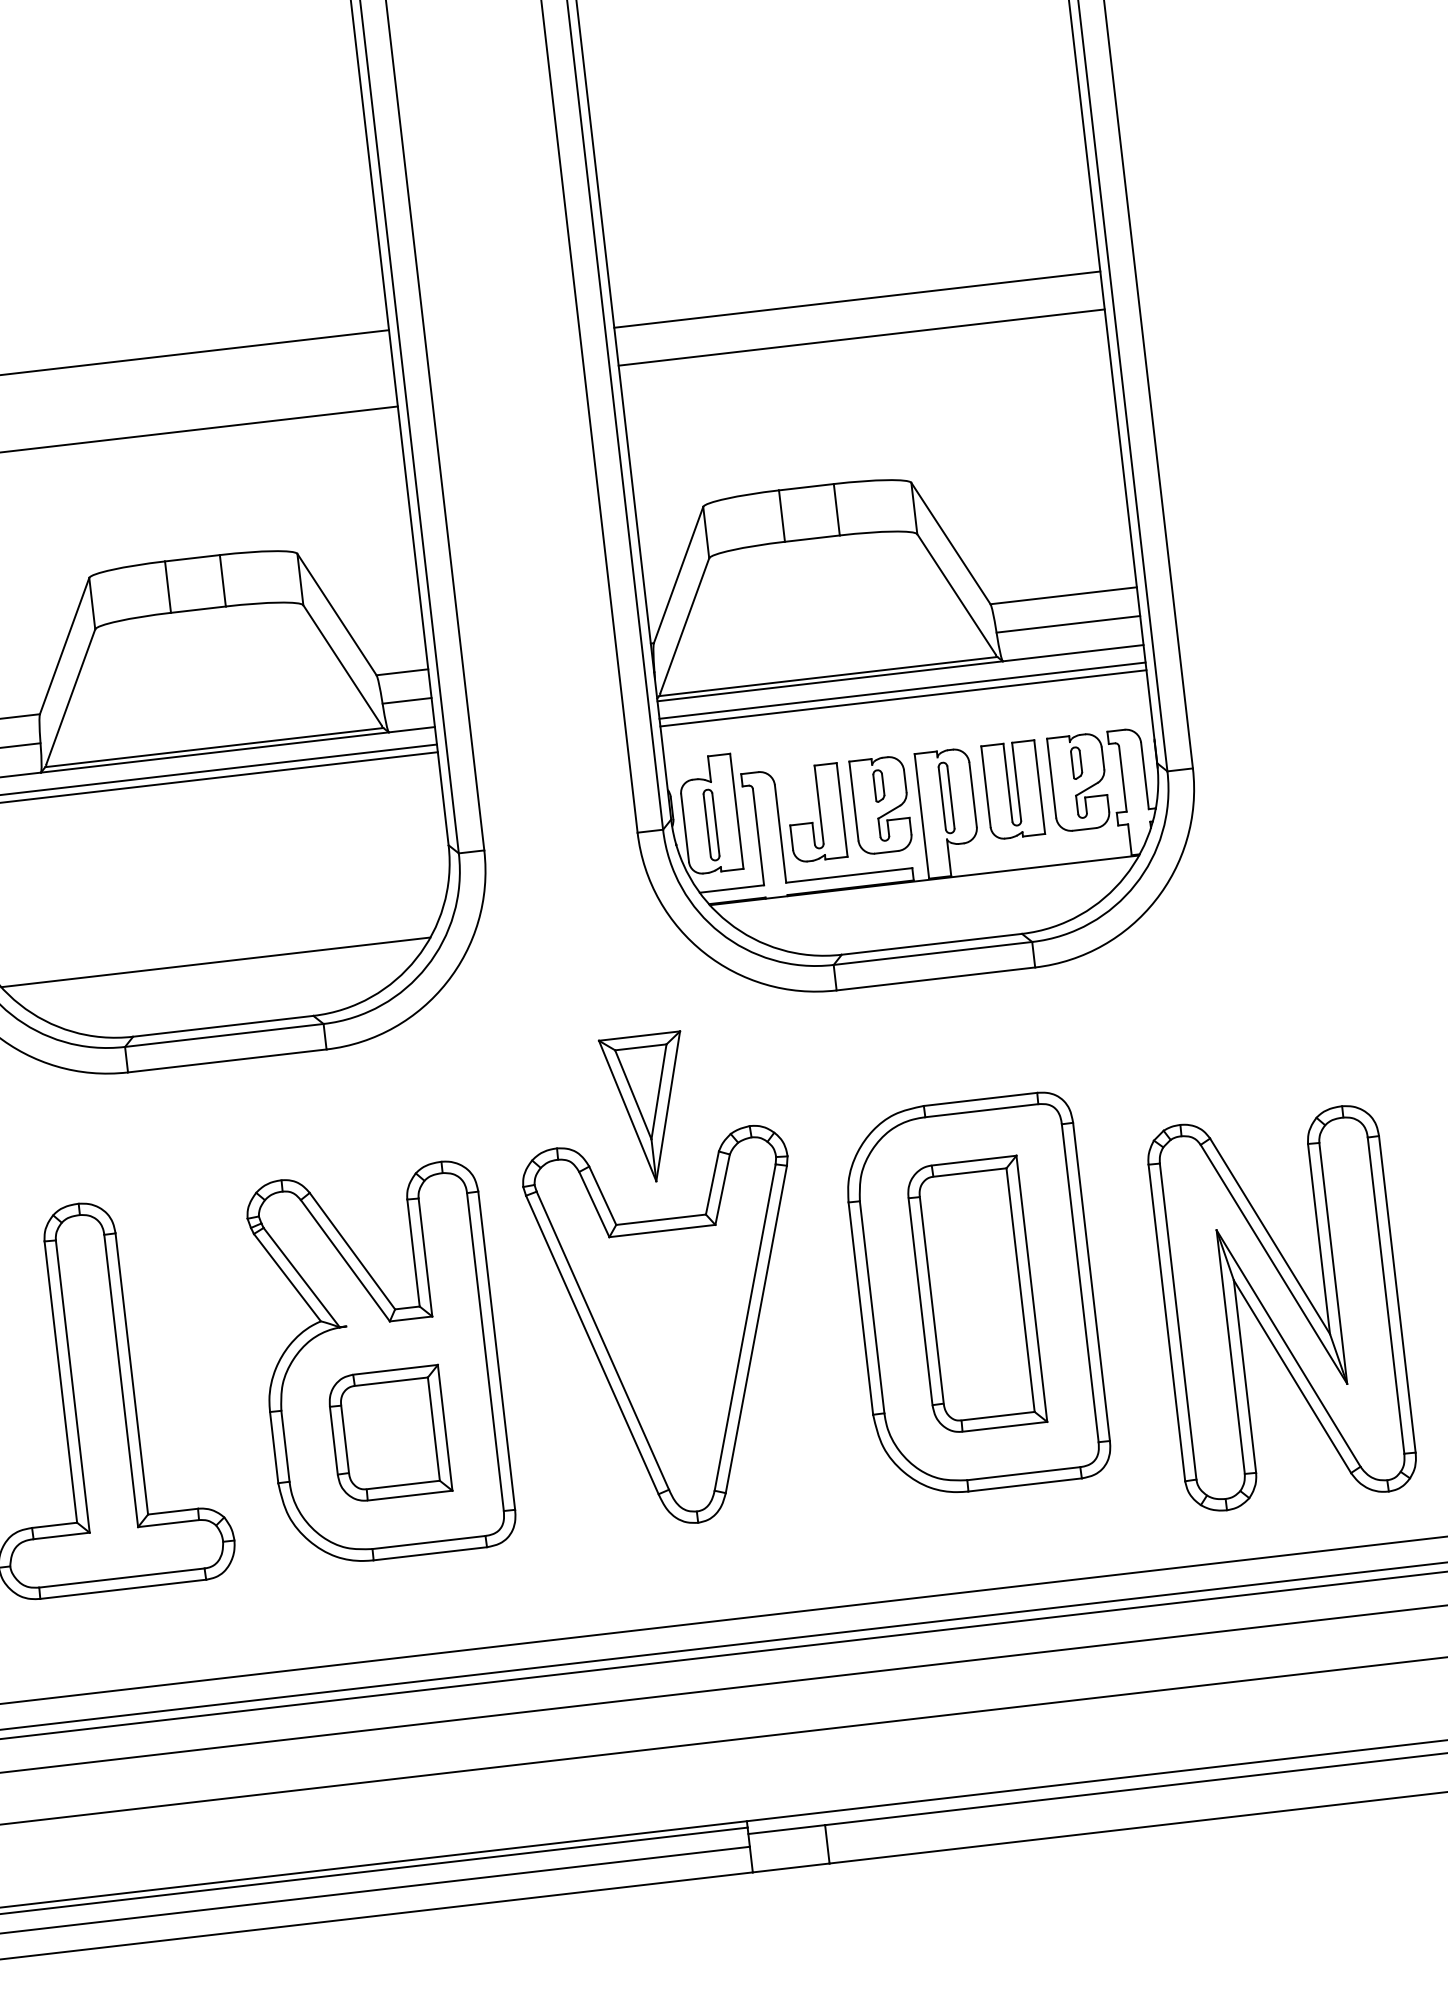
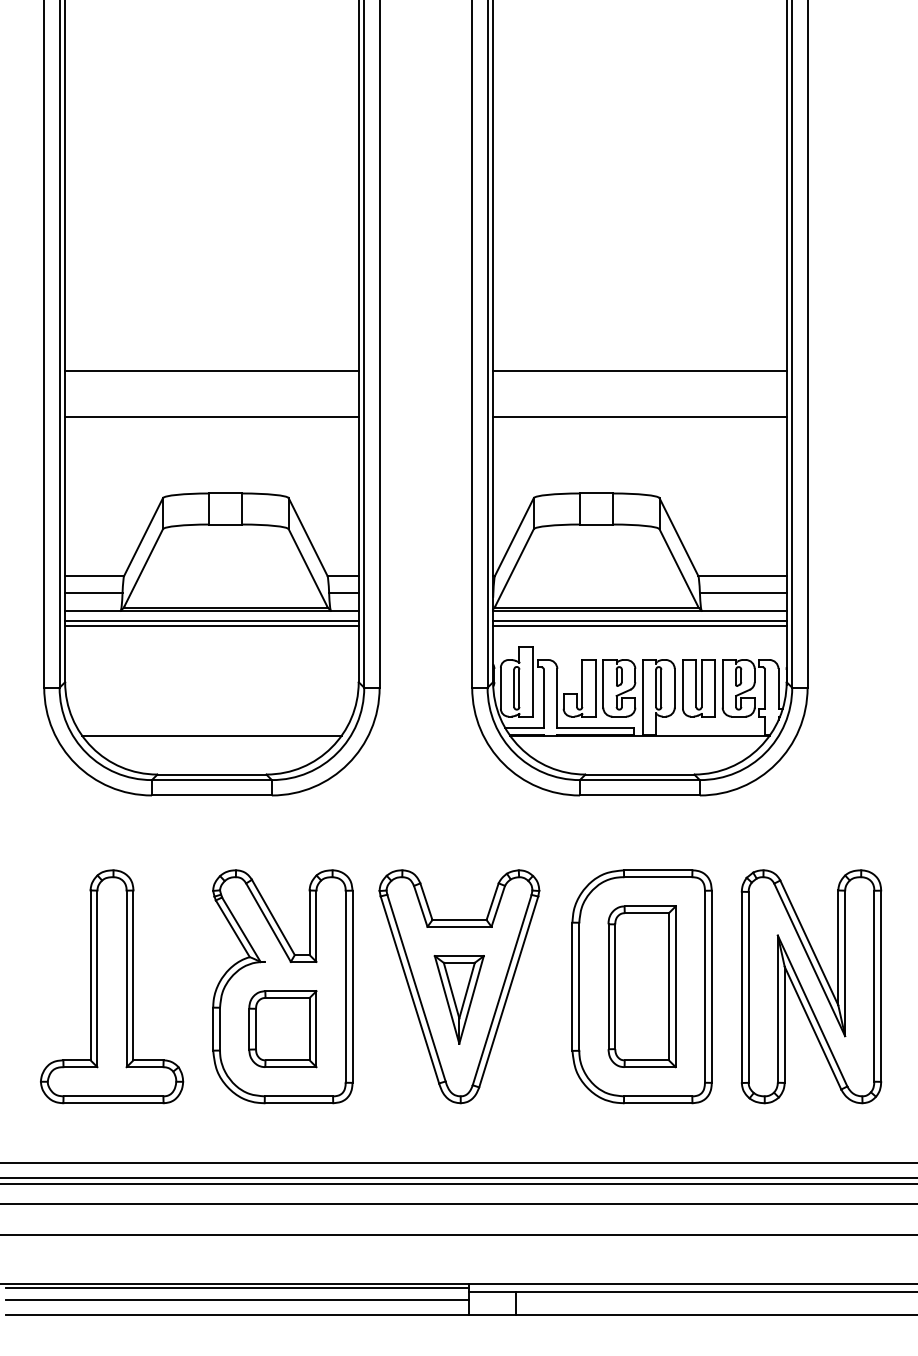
line: (856, 300) -> (639, 417), moved
line: (861, 338) -> (639, 371), moved
part: (646, 1108) -> (458, 999), moved
part: (1282, 1308) -> (811, 986), moved

